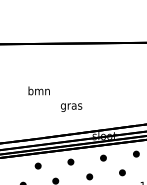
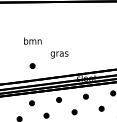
part: (38, 120) -> (32, 65), added

